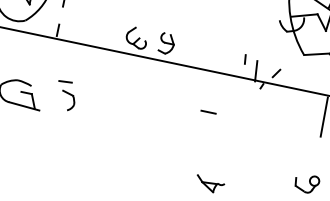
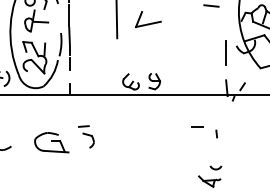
line: (264, 27) -> (226, 53), added
line: (245, 58) -> (216, 133), moved
arc: (220, 169) -> (215, 168), added

